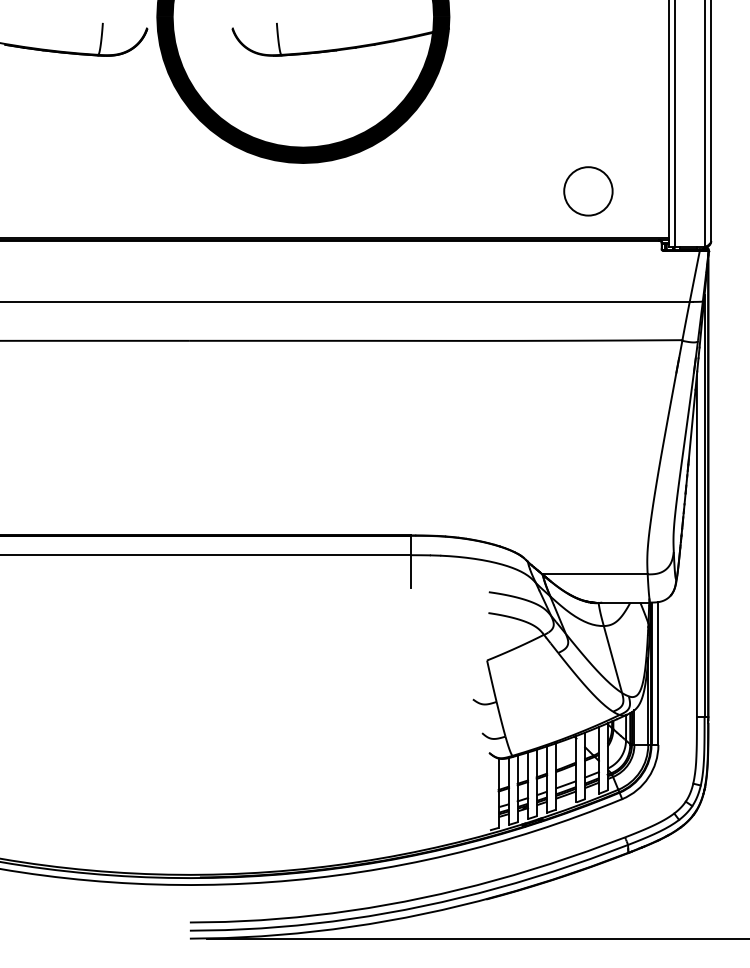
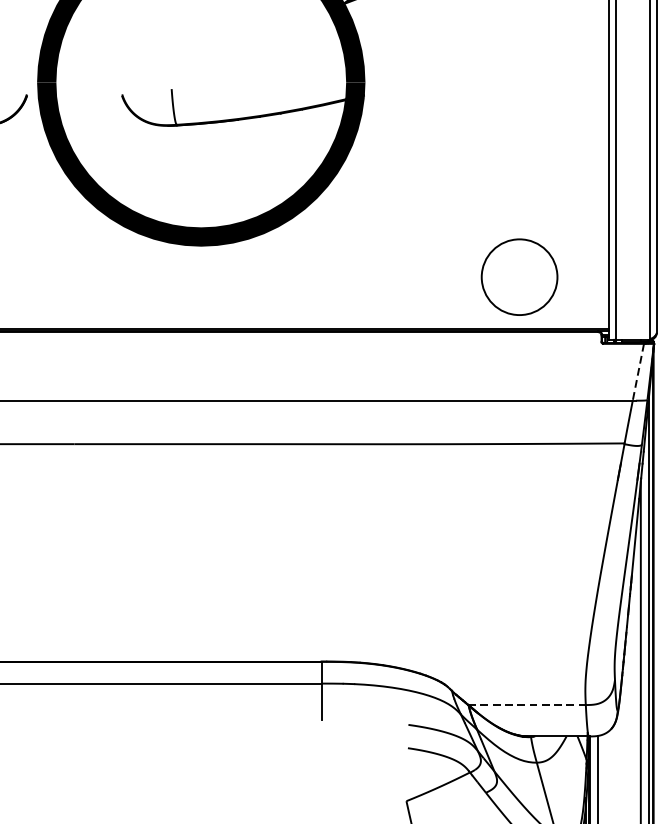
circle: (588, 191) -> (519, 277), size x1.4
line: (694, 276) -> (638, 372), solid -> dashed
line: (595, 574) -> (527, 705), solid -> dashed

